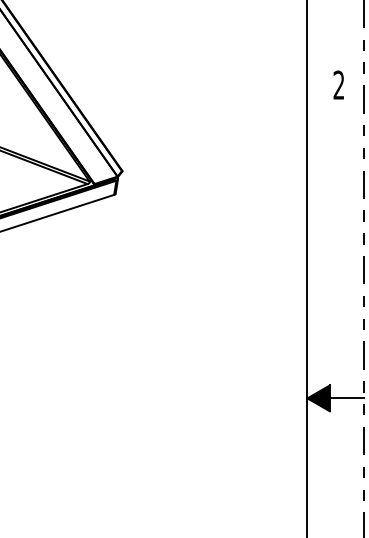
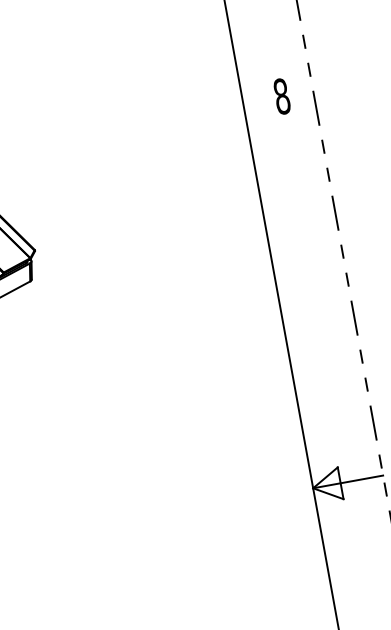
text: (338, 84) -> (281, 95), 2 -> 8
fill: (318, 398) -> (326, 485), removed

